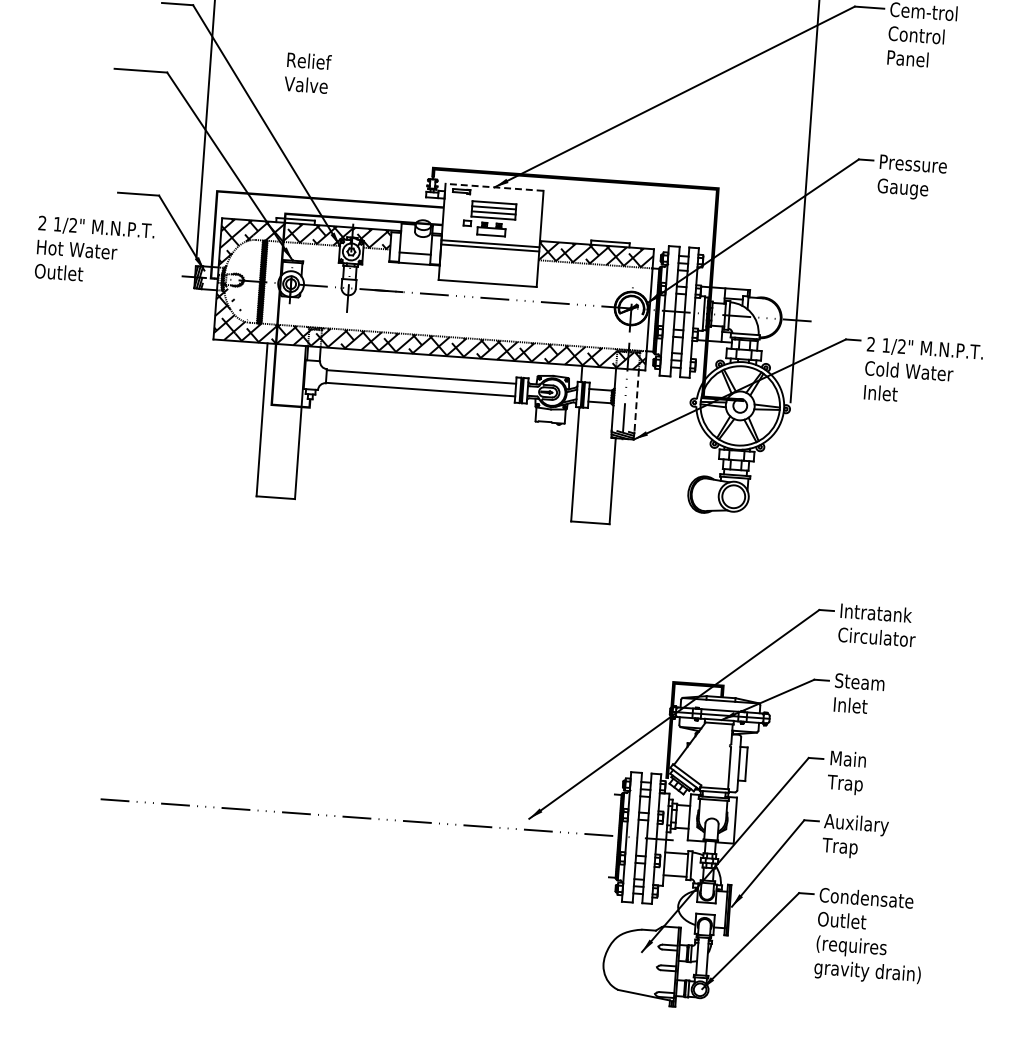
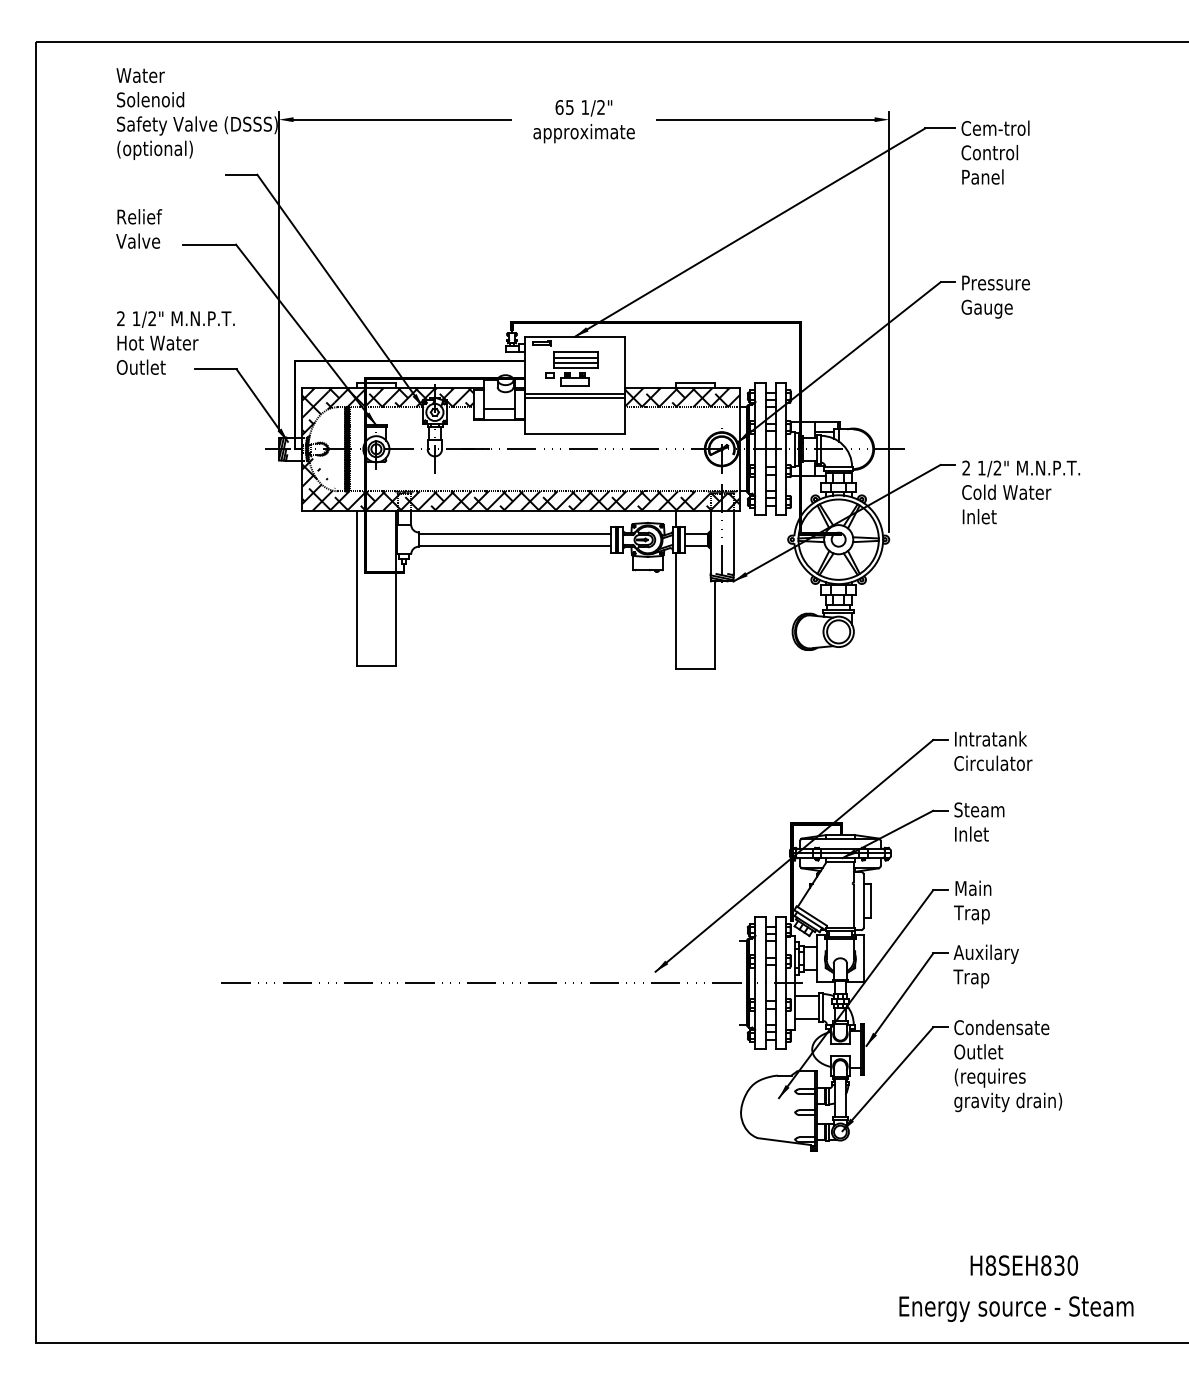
text: (308, 72) -> (139, 228), moved
line: (494, 187) -> (574, 336), dashed -> solid
text: (94, 250) -> (175, 342), moved
line: (636, 401) -> (733, 542), dashed -> solid

